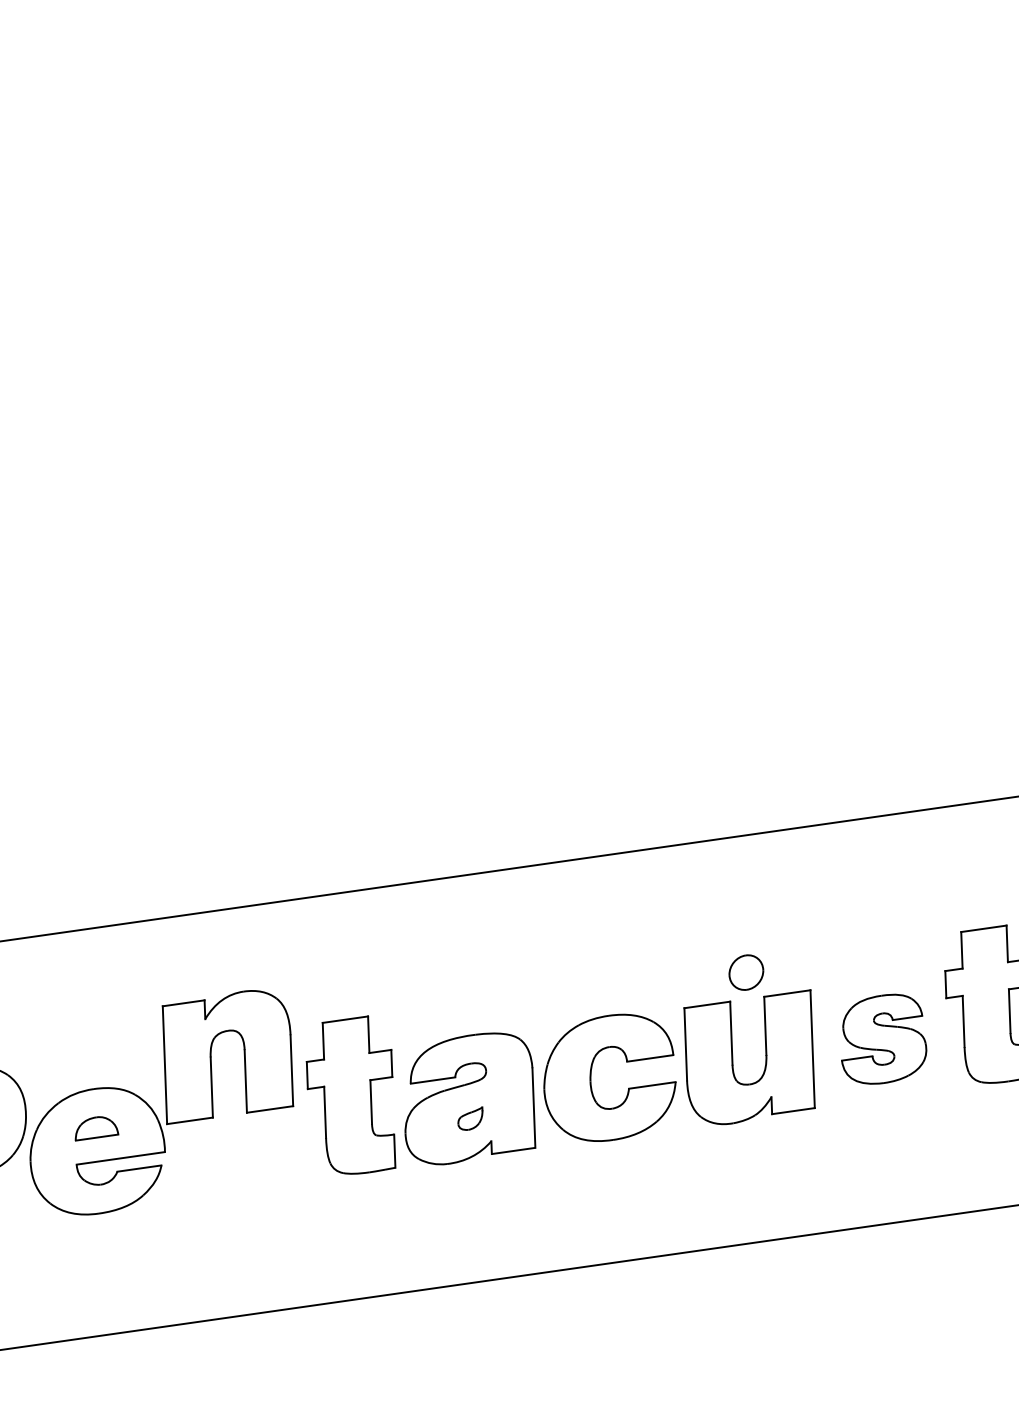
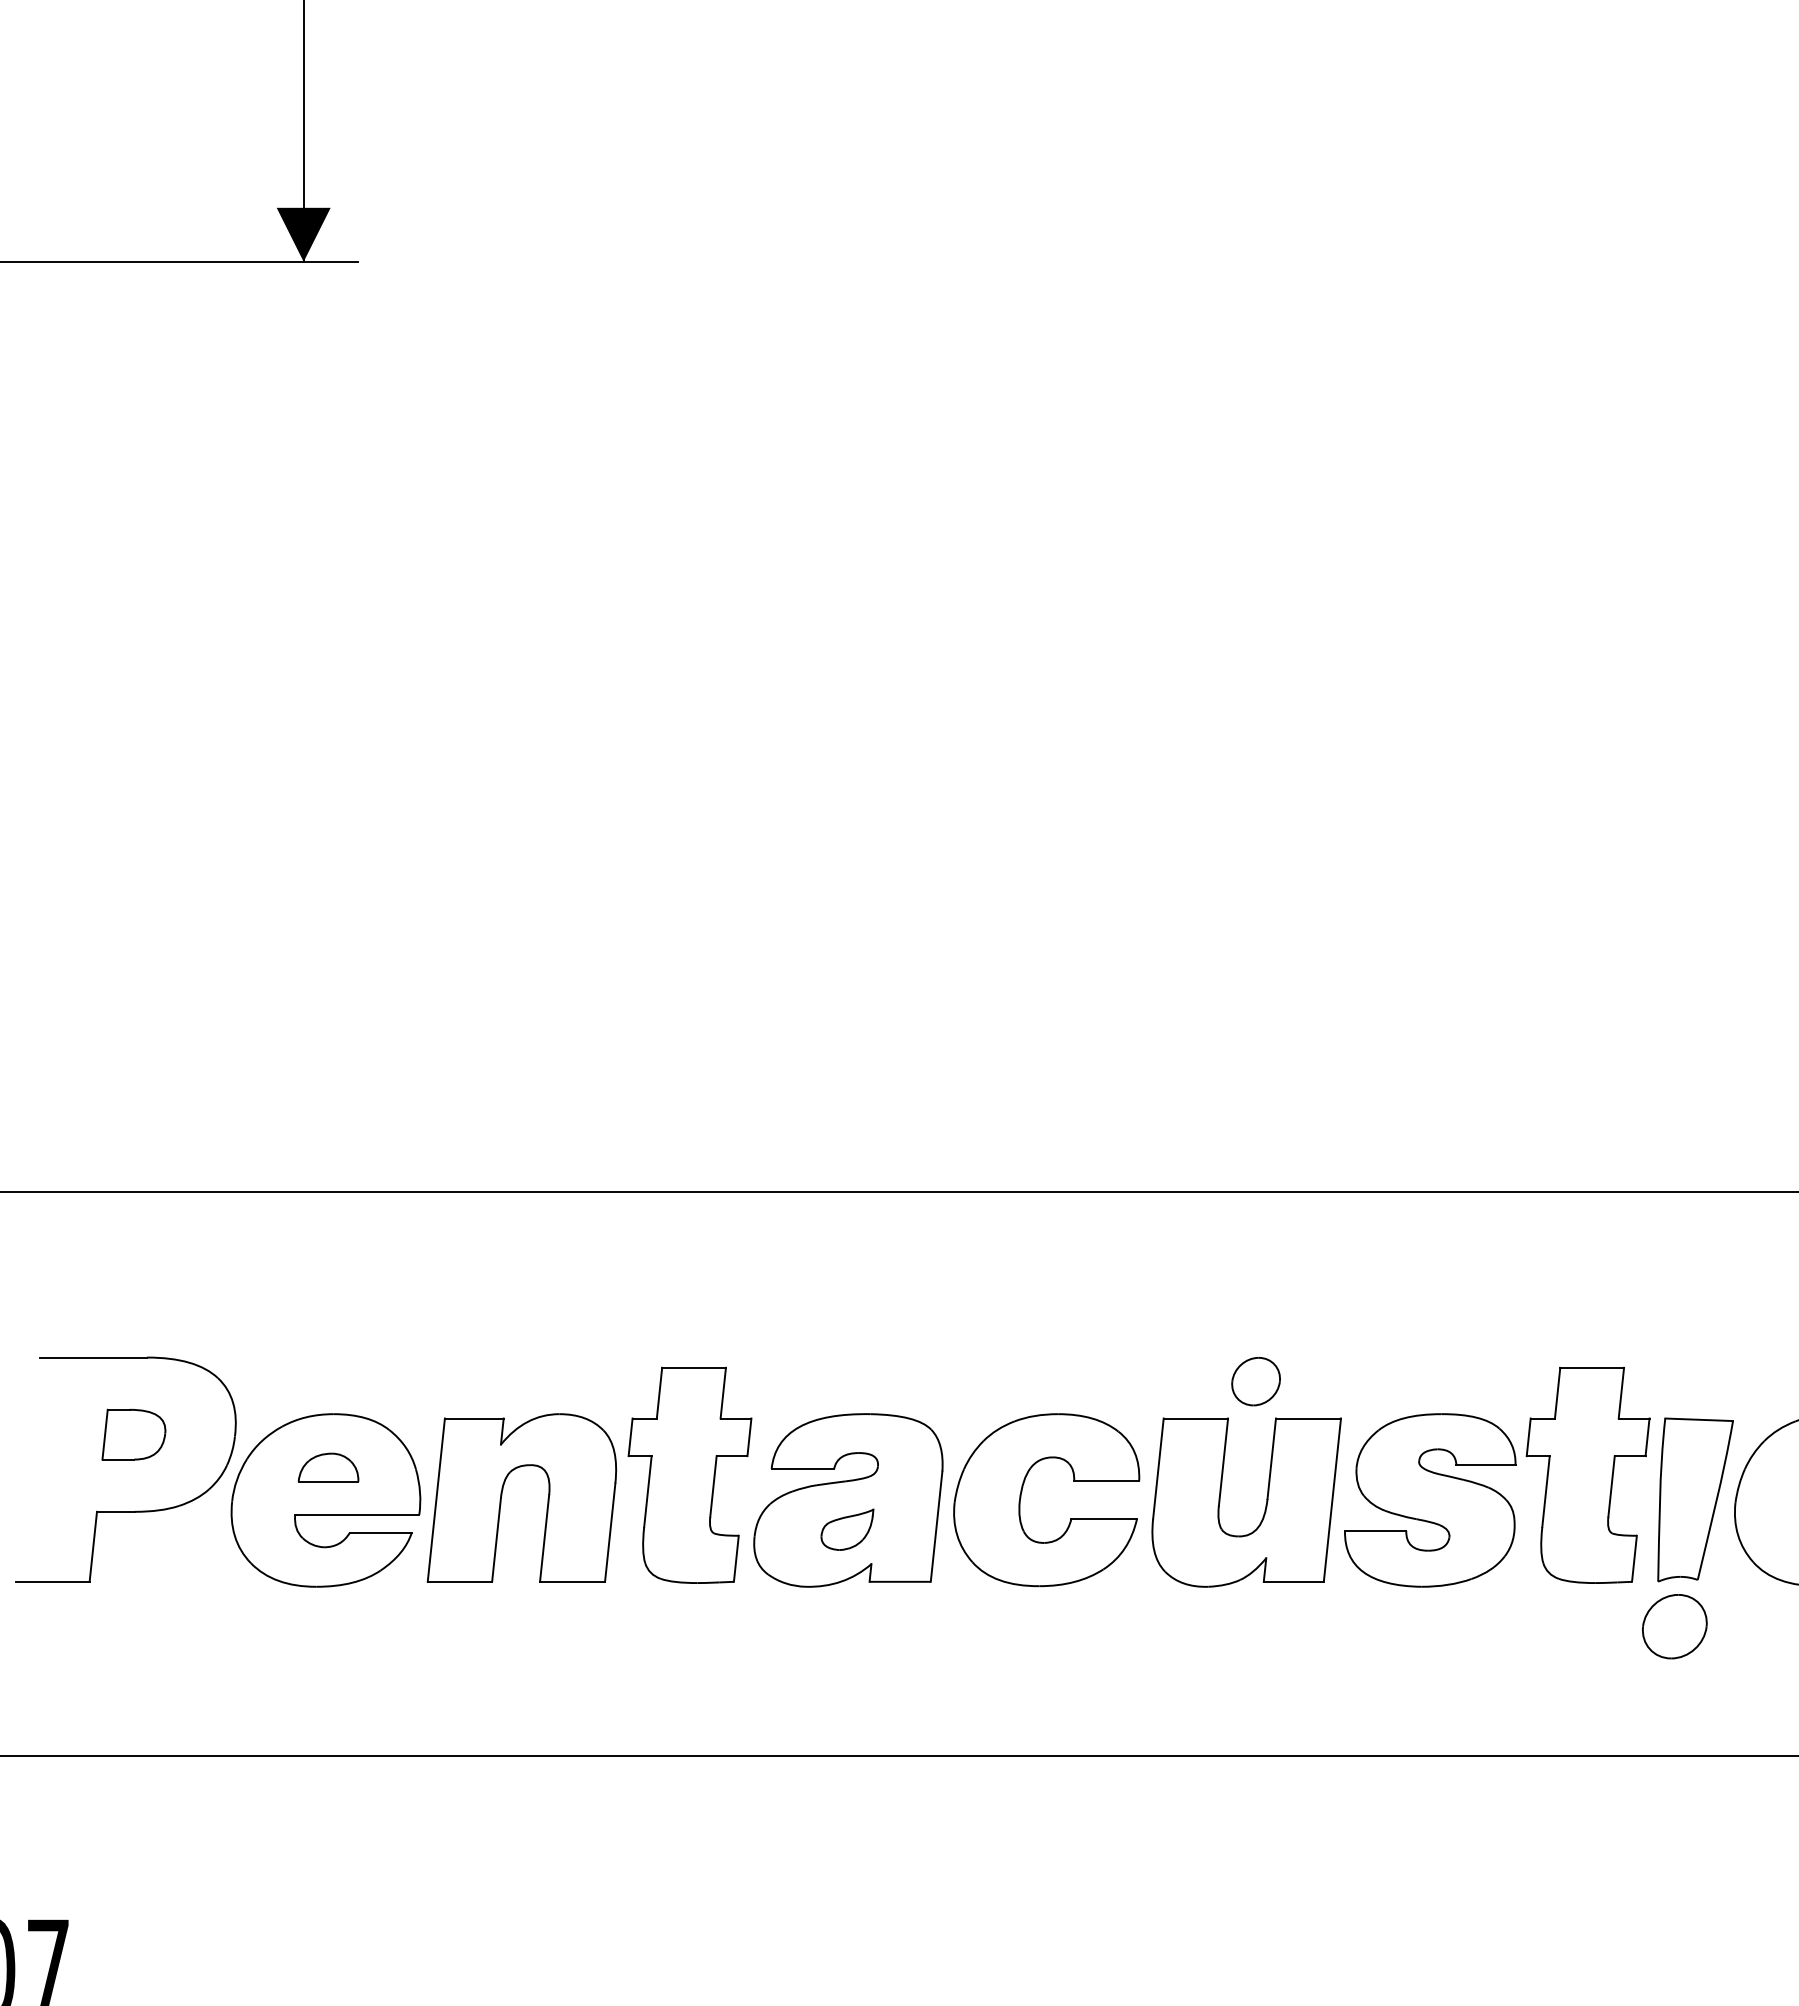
part: (882, 1039) -> (1430, 1500), size x1.43
part: (211, 1055) -> (502, 1495), moved
part: (470, 1119) -> (847, 1529), size x1.43

